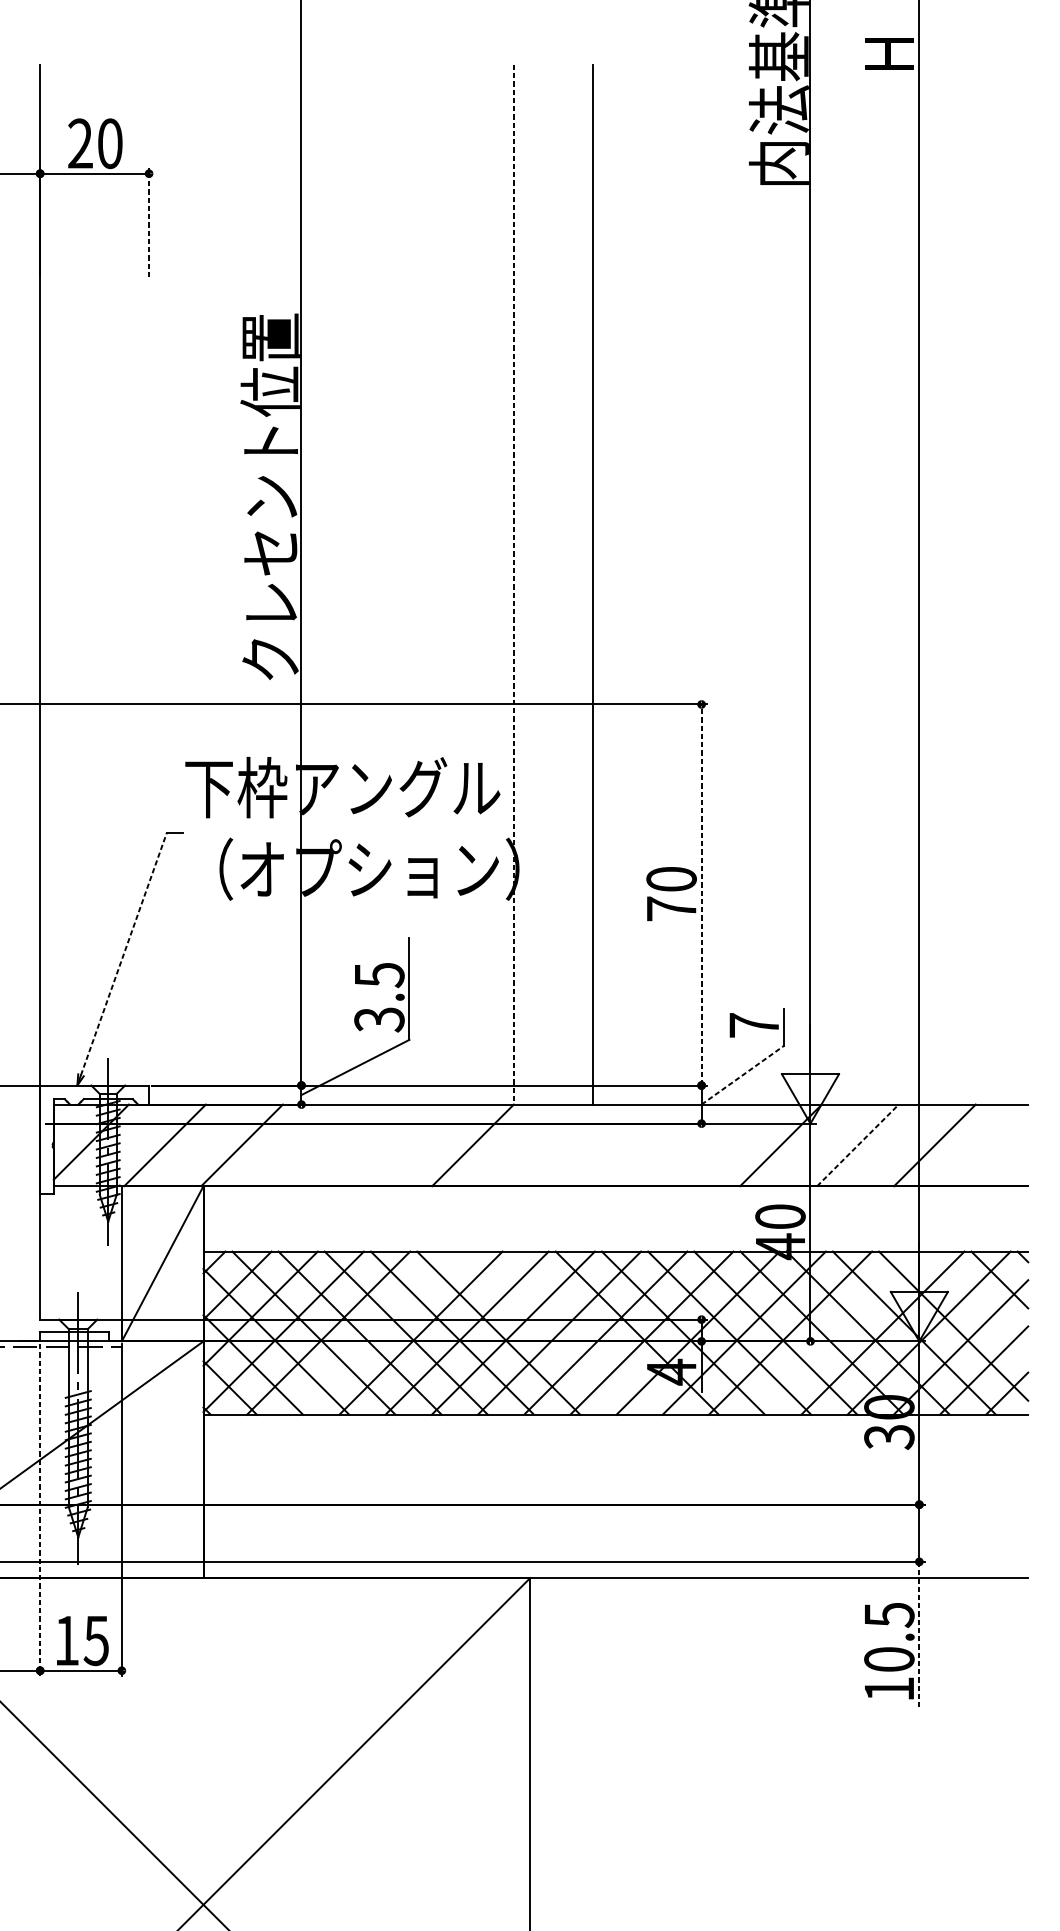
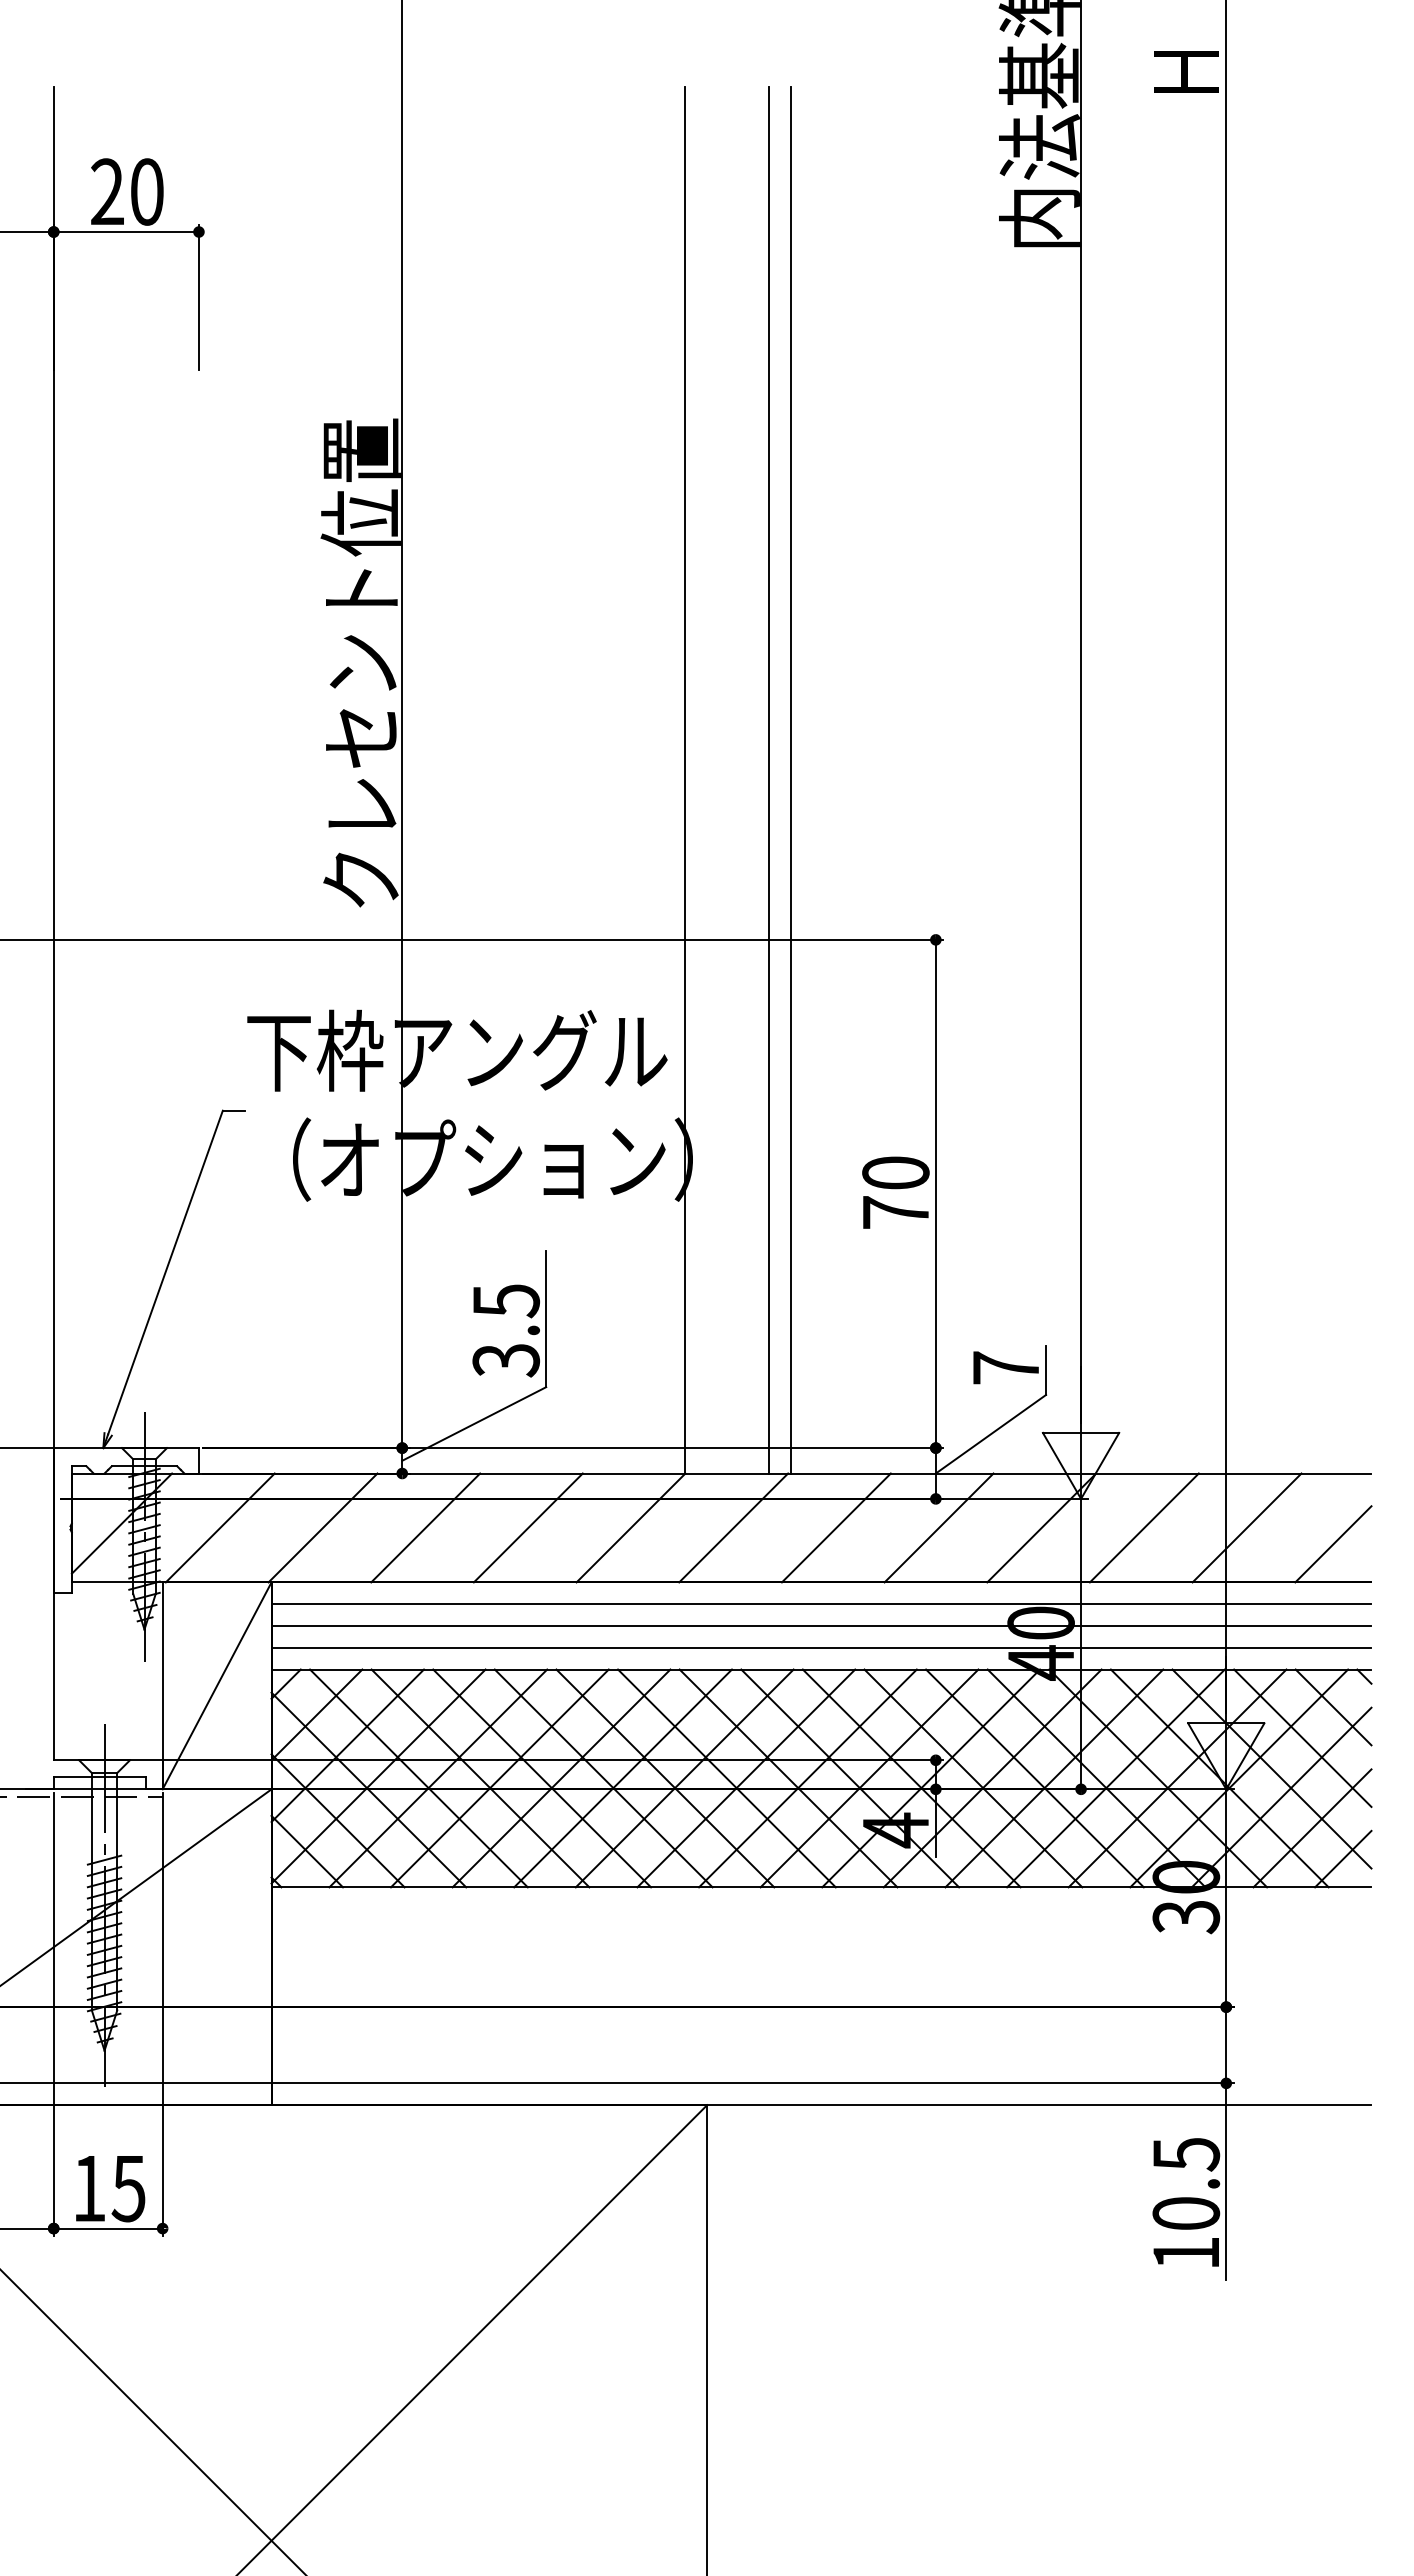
line: (148, 222) -> (198, 297), dashed -> solid
line: (513, 584) -> (685, 780), dashed -> solid
line: (576, 584) -> (768, 779), added
line: (701, 894) -> (935, 1193), dashed -> solid
line: (123, 953) -> (165, 1272), dashed -> solid
line: (742, 1075) -> (990, 1434), dashed -> solid
line: (318, 1145) -> (425, 1527), added
line: (395, 1145) -> (527, 1527), added
line: (549, 1145) -> (733, 1527), added
line: (626, 1145) -> (835, 1527), added
line: (703, 1145) -> (938, 1527), added
line: (858, 1145) -> (1144, 1527), dashed -> solid
line: (999, 1157) -> (1333, 1544), added
line: (615, 1202) -> (821, 1604), added
line: (615, 1218) -> (821, 1625), added
line: (615, 1235) -> (821, 1647), added
line: (976, 1302) -> (1302, 1737), added
line: (374, 1333) -> (499, 1778), added
line: (544, 1333) -> (726, 1778), added
line: (591, 1333) -> (788, 1778), added
line: (836, 1333) -> (1115, 1778), added
line: (40, 1510) -> (53, 2014), dashed -> solid
line: (919, 1636) -> (1226, 2182), dashed -> solid

